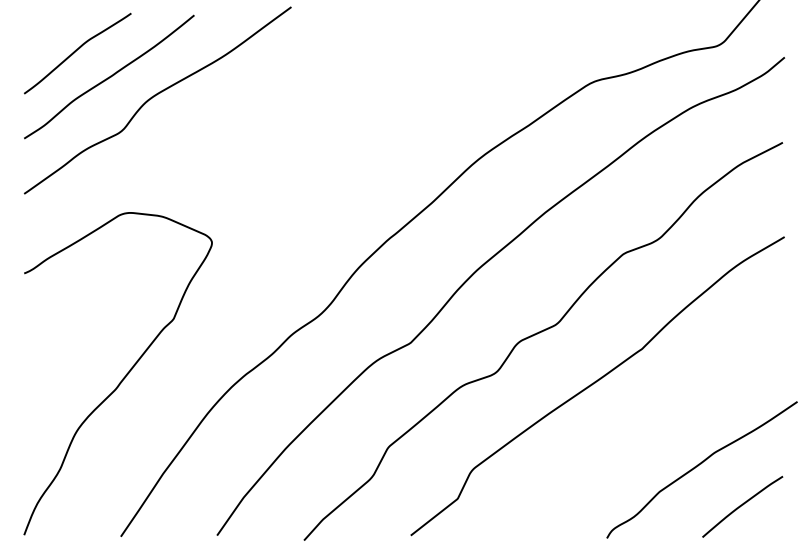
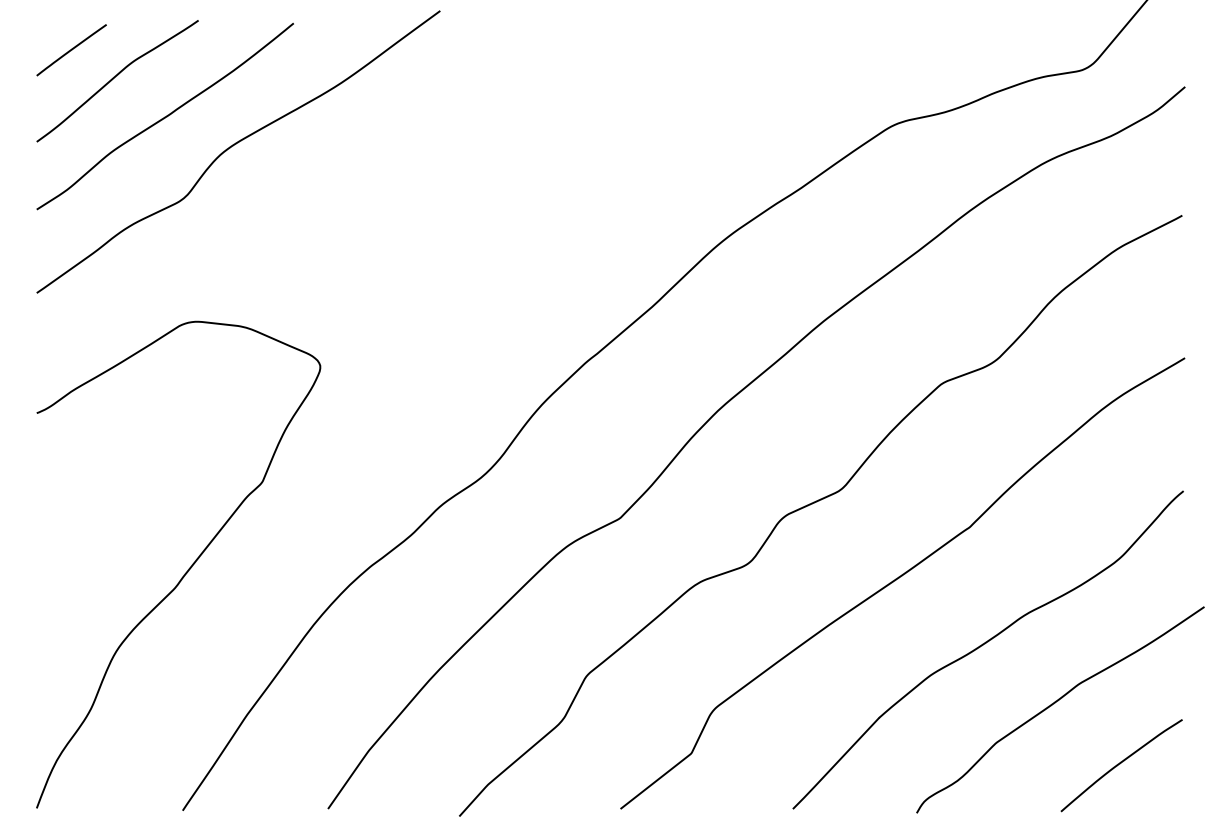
line: (46, 32) -> (70, 49), added
curve: (653, 426) -> (987, 644), added

